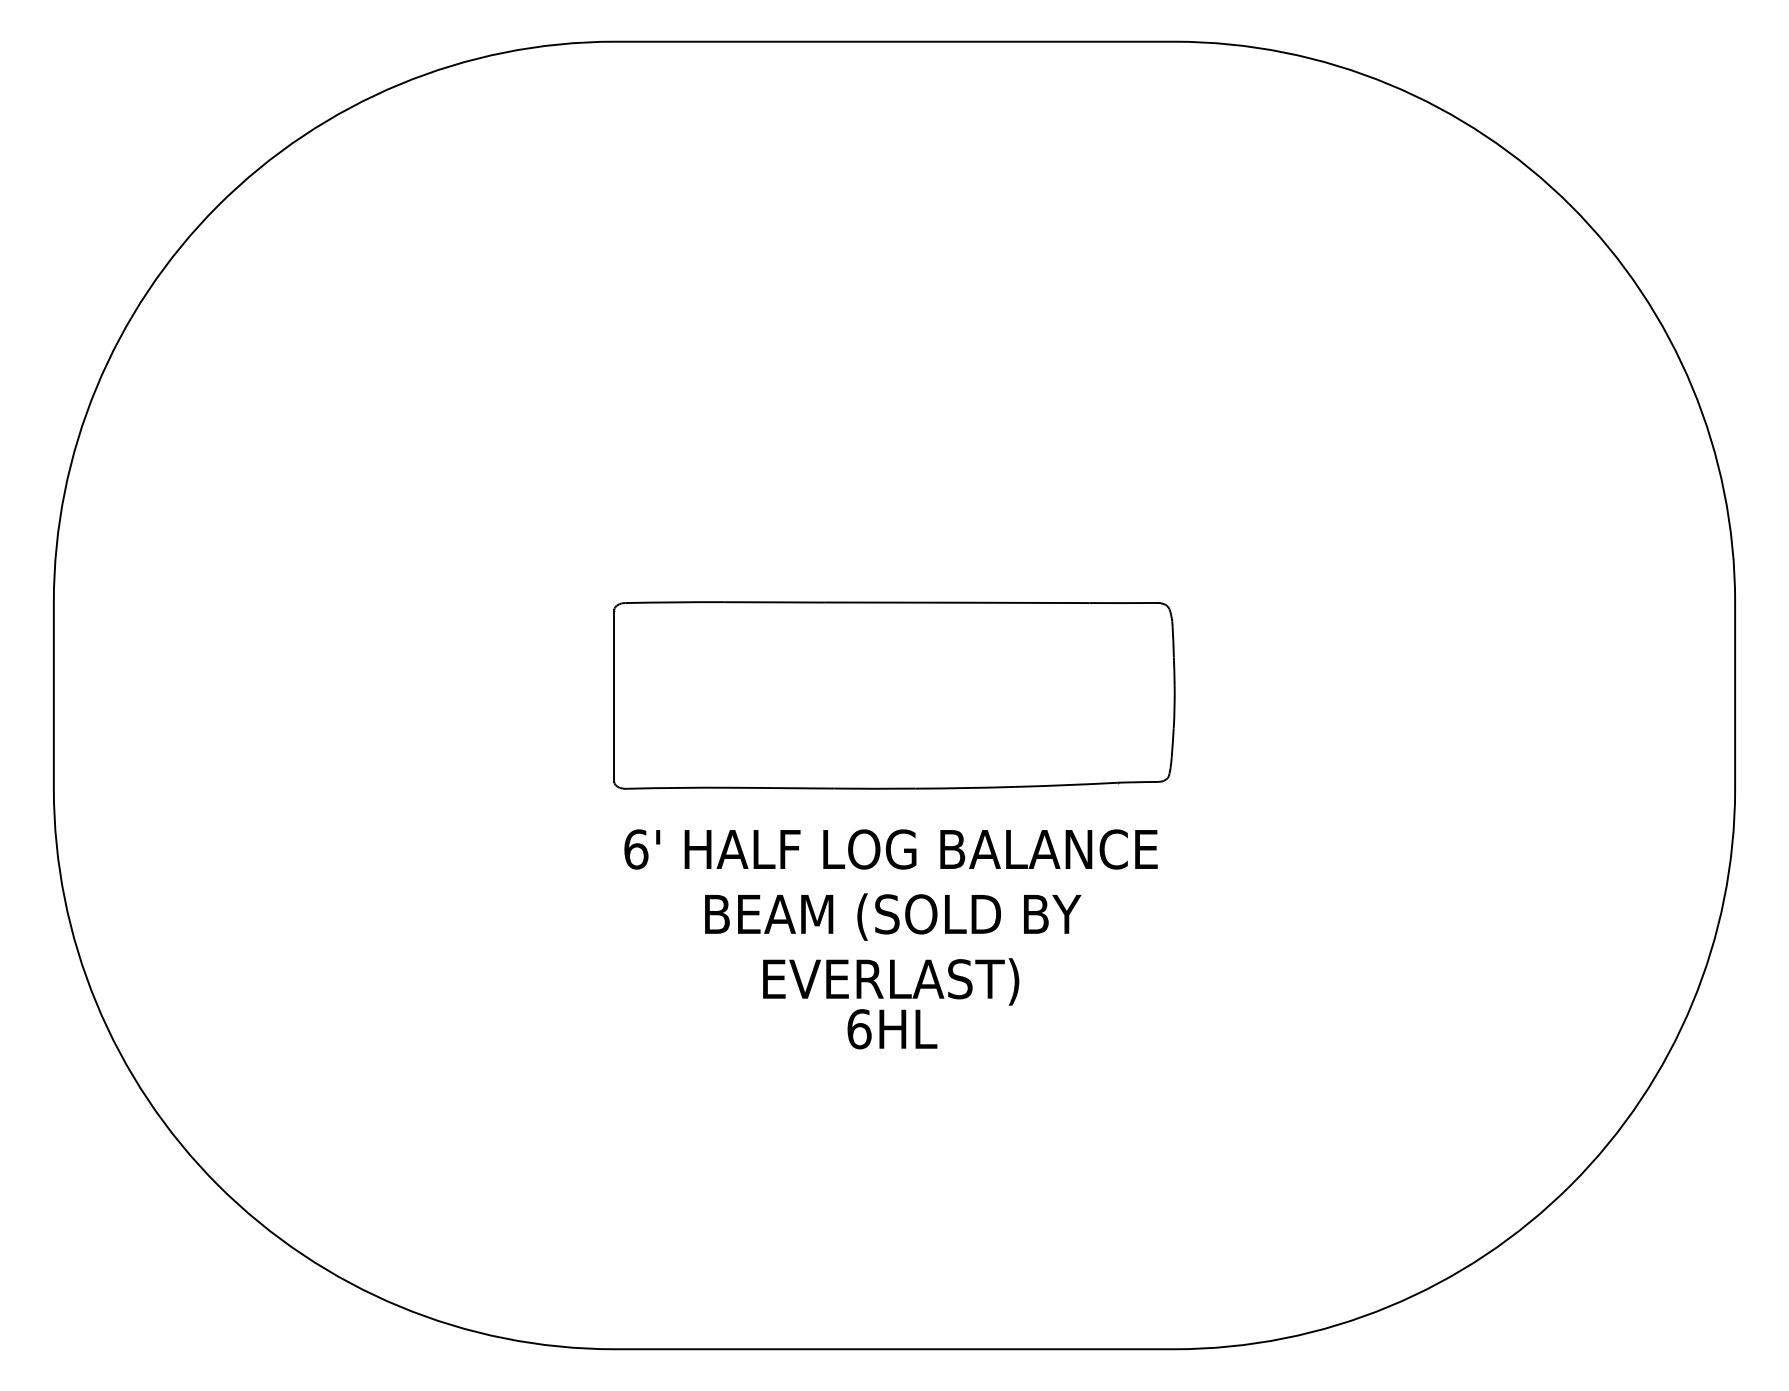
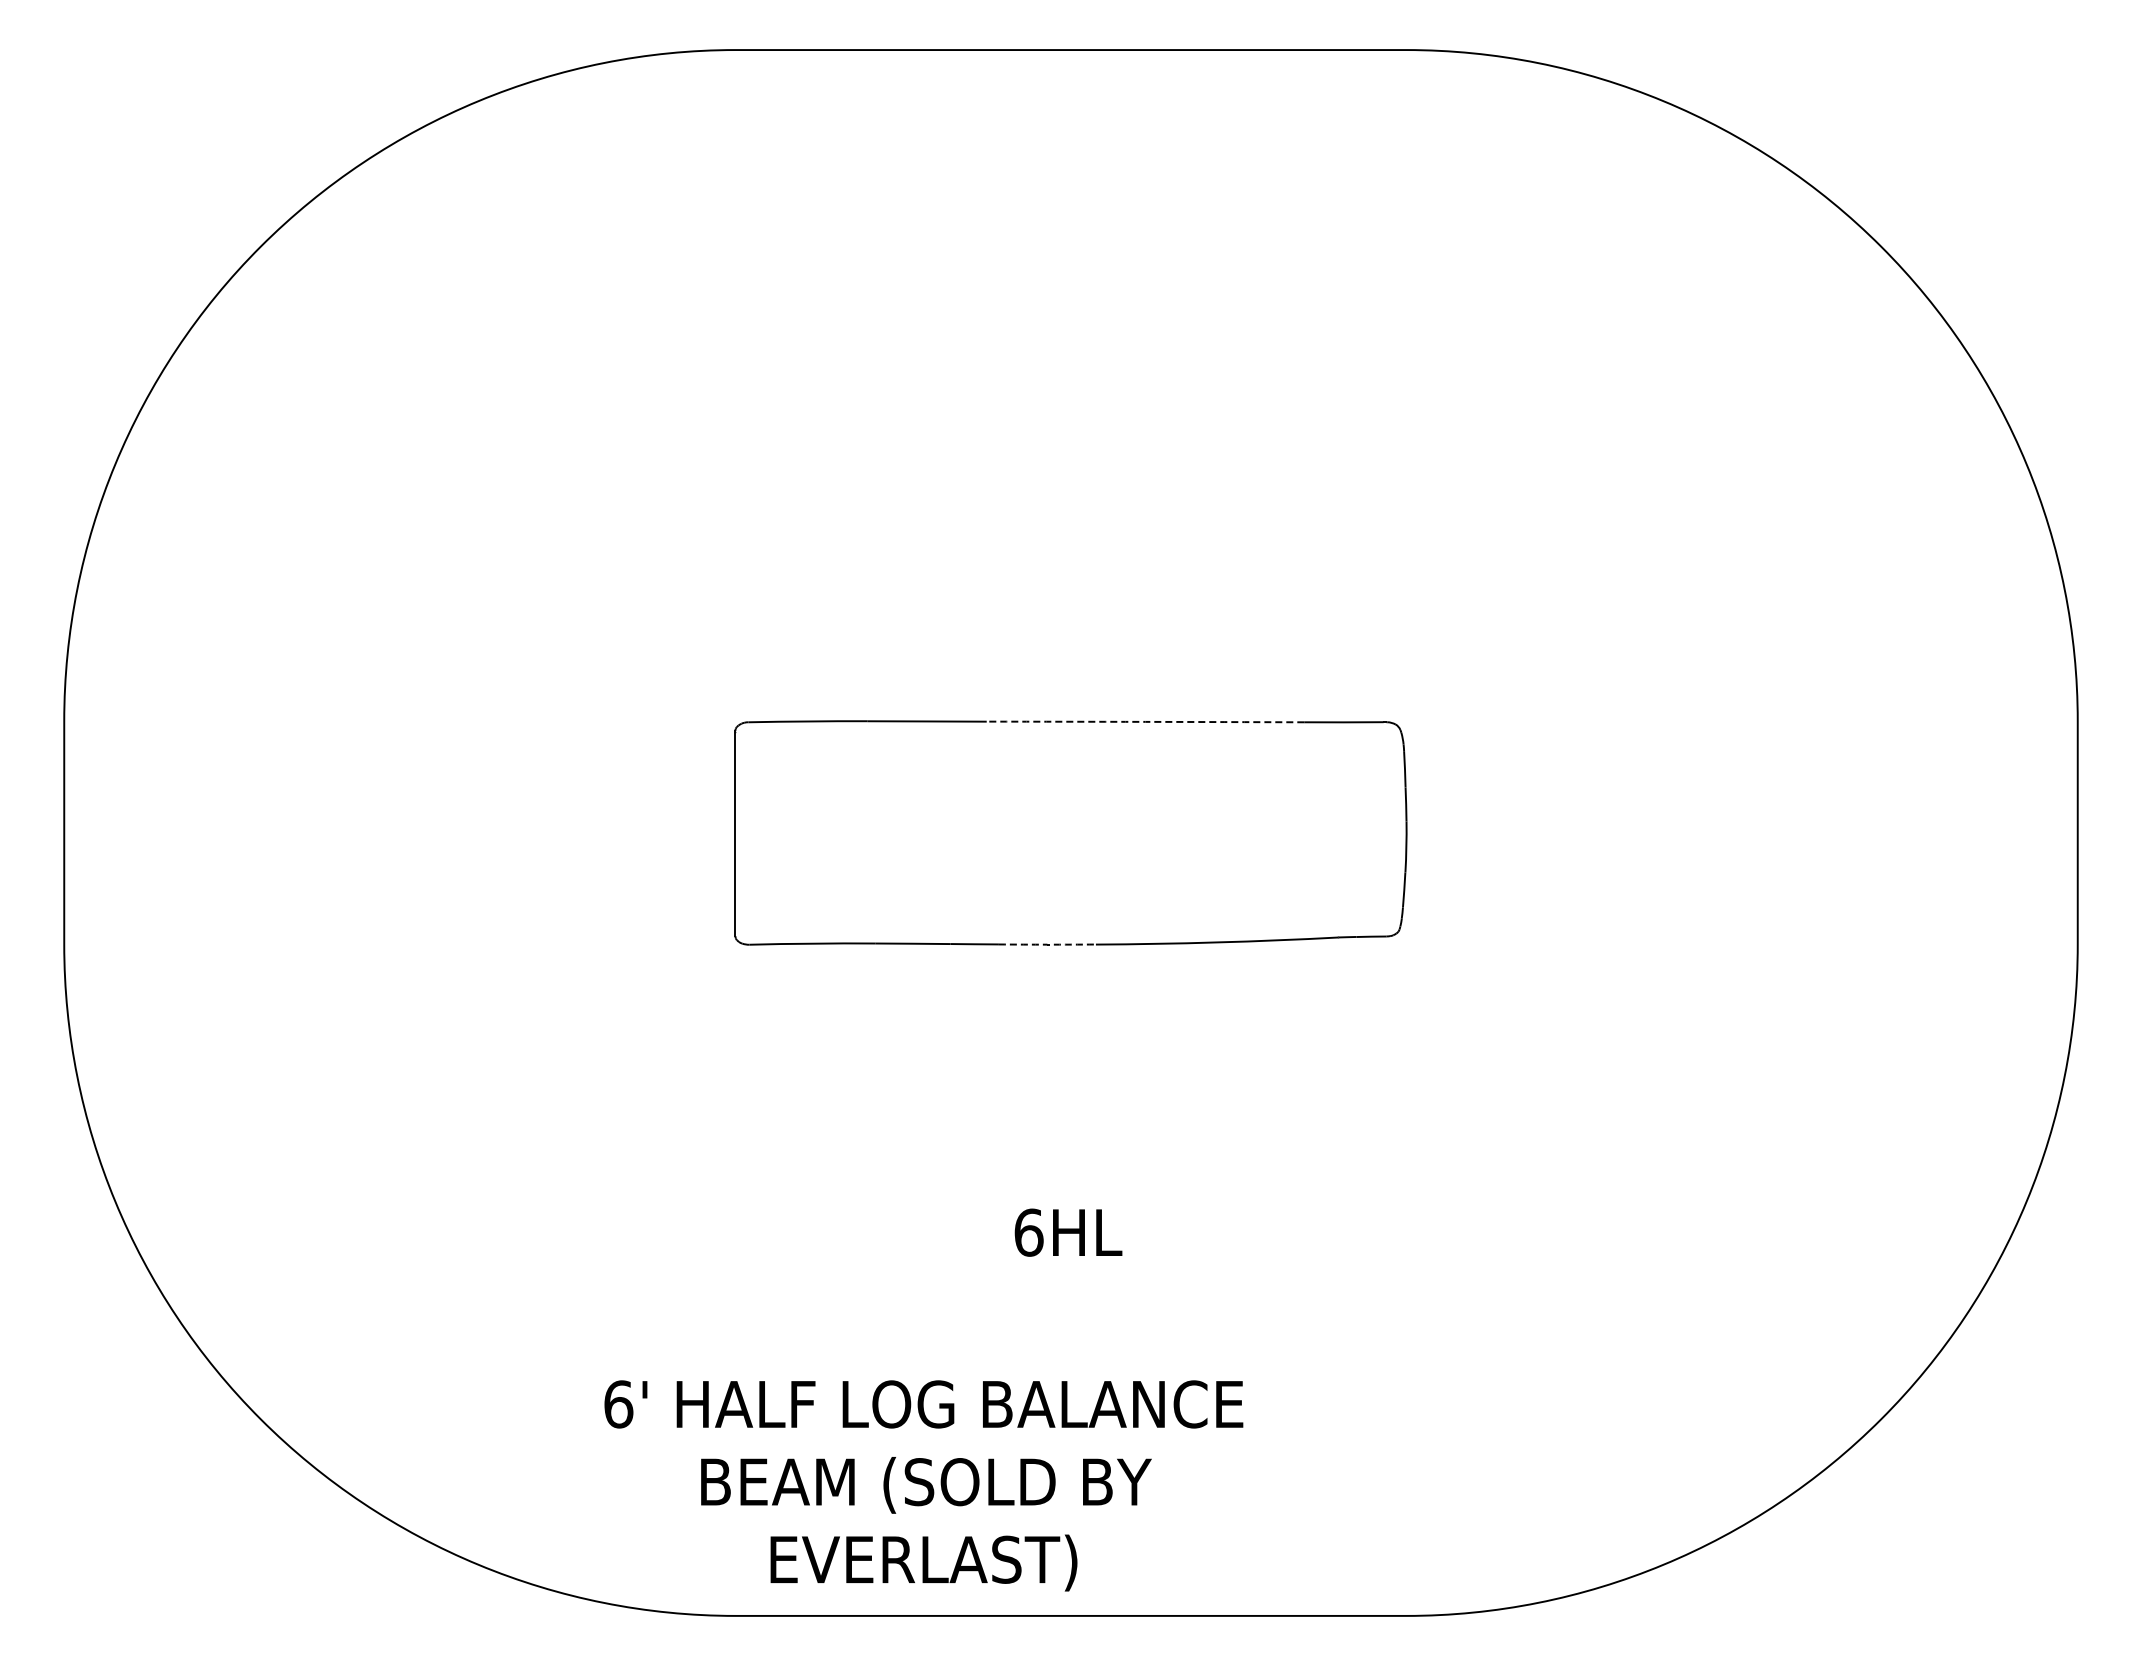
arc: (956, 602) -> (1145, 721), solid -> dashed
arc: (874, 788) -> (1047, 944), solid -> dashed
text: (890, 917) -> (923, 1485), moved

